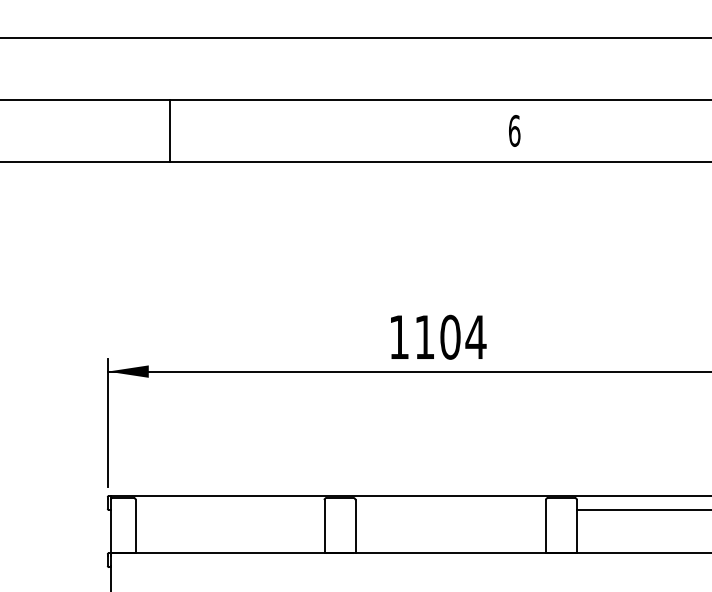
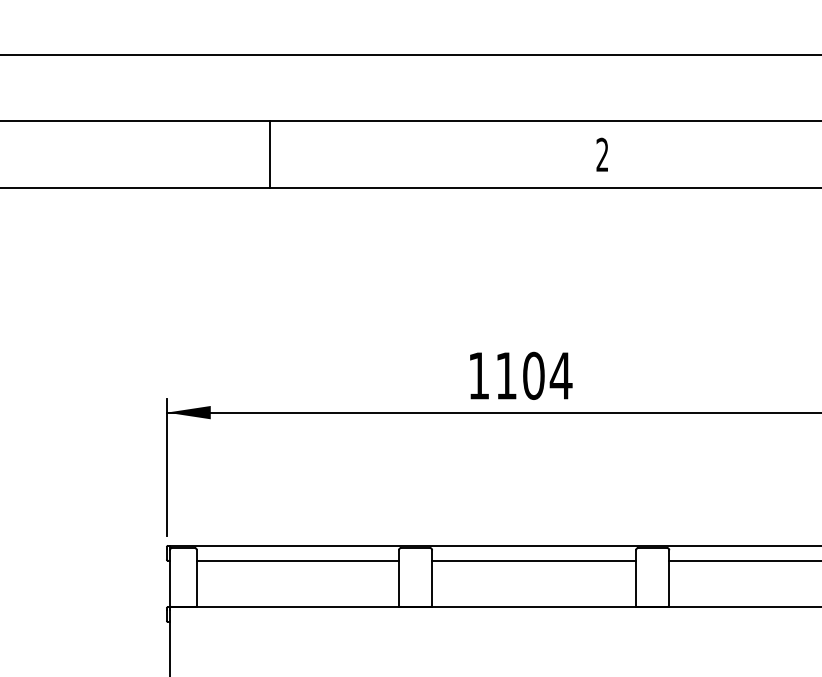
line: (170, 130) -> (270, 154), moved
text: (514, 130) -> (602, 154), 6 -> 2
line: (229, 509) -> (297, 560), added
line: (451, 509) -> (534, 560), added

